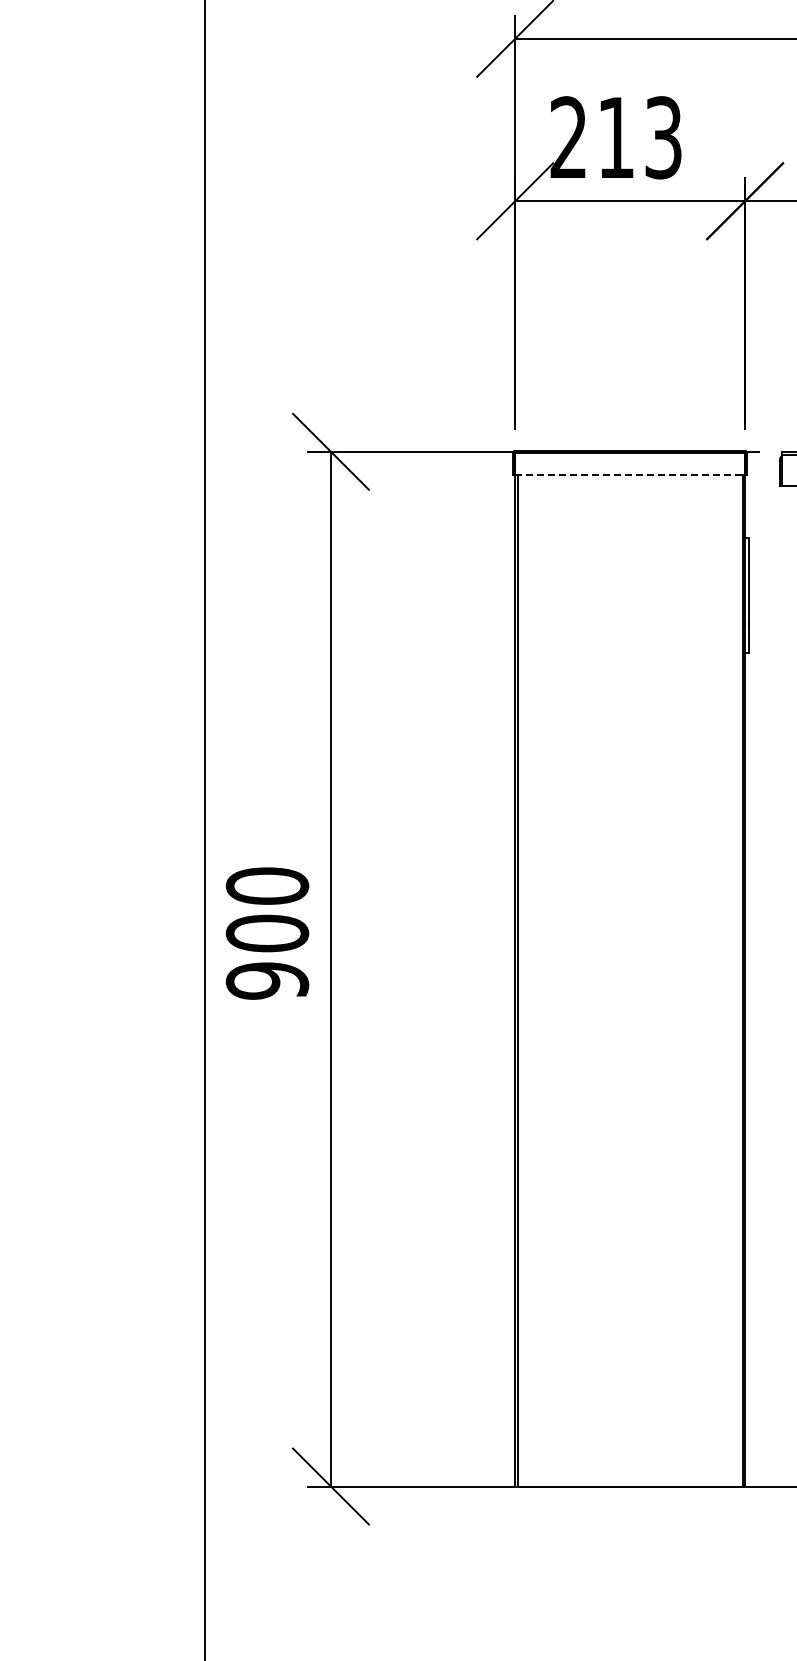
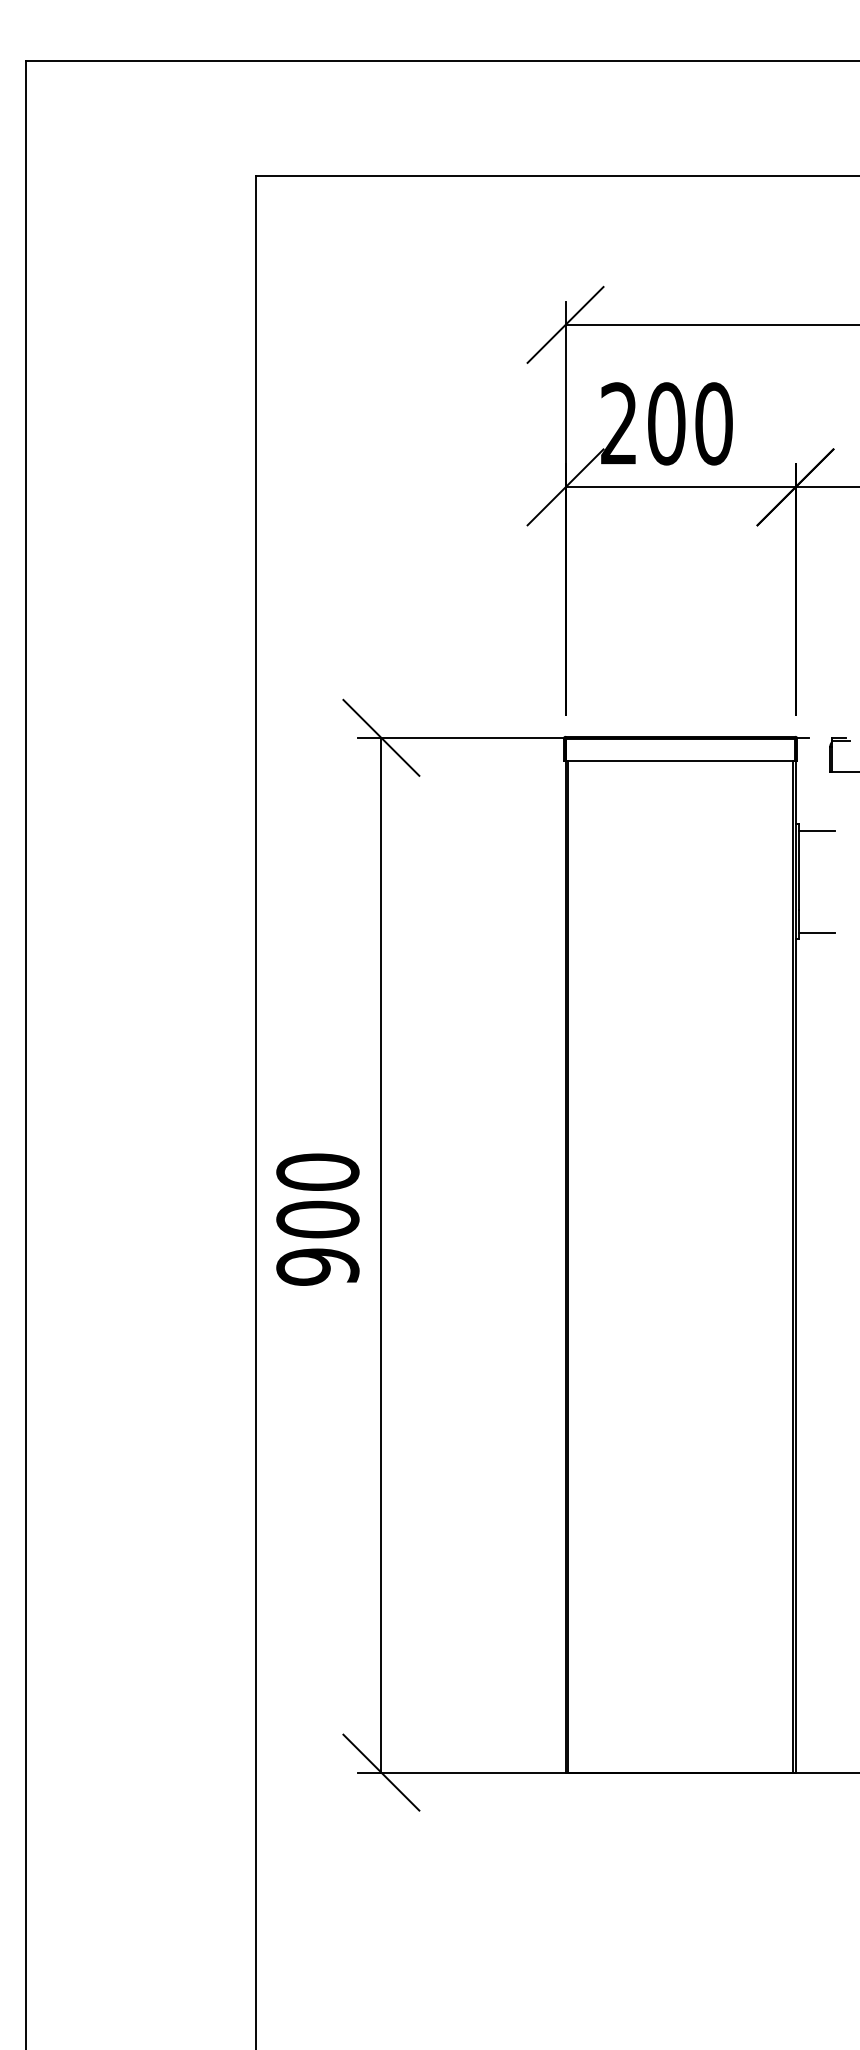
text: (640, 137) -> (690, 423), 213 -> 200
line: (630, 474) -> (680, 760), dashed -> solid
line: (766, 544) -> (816, 830), added
line: (766, 646) -> (816, 932), added

